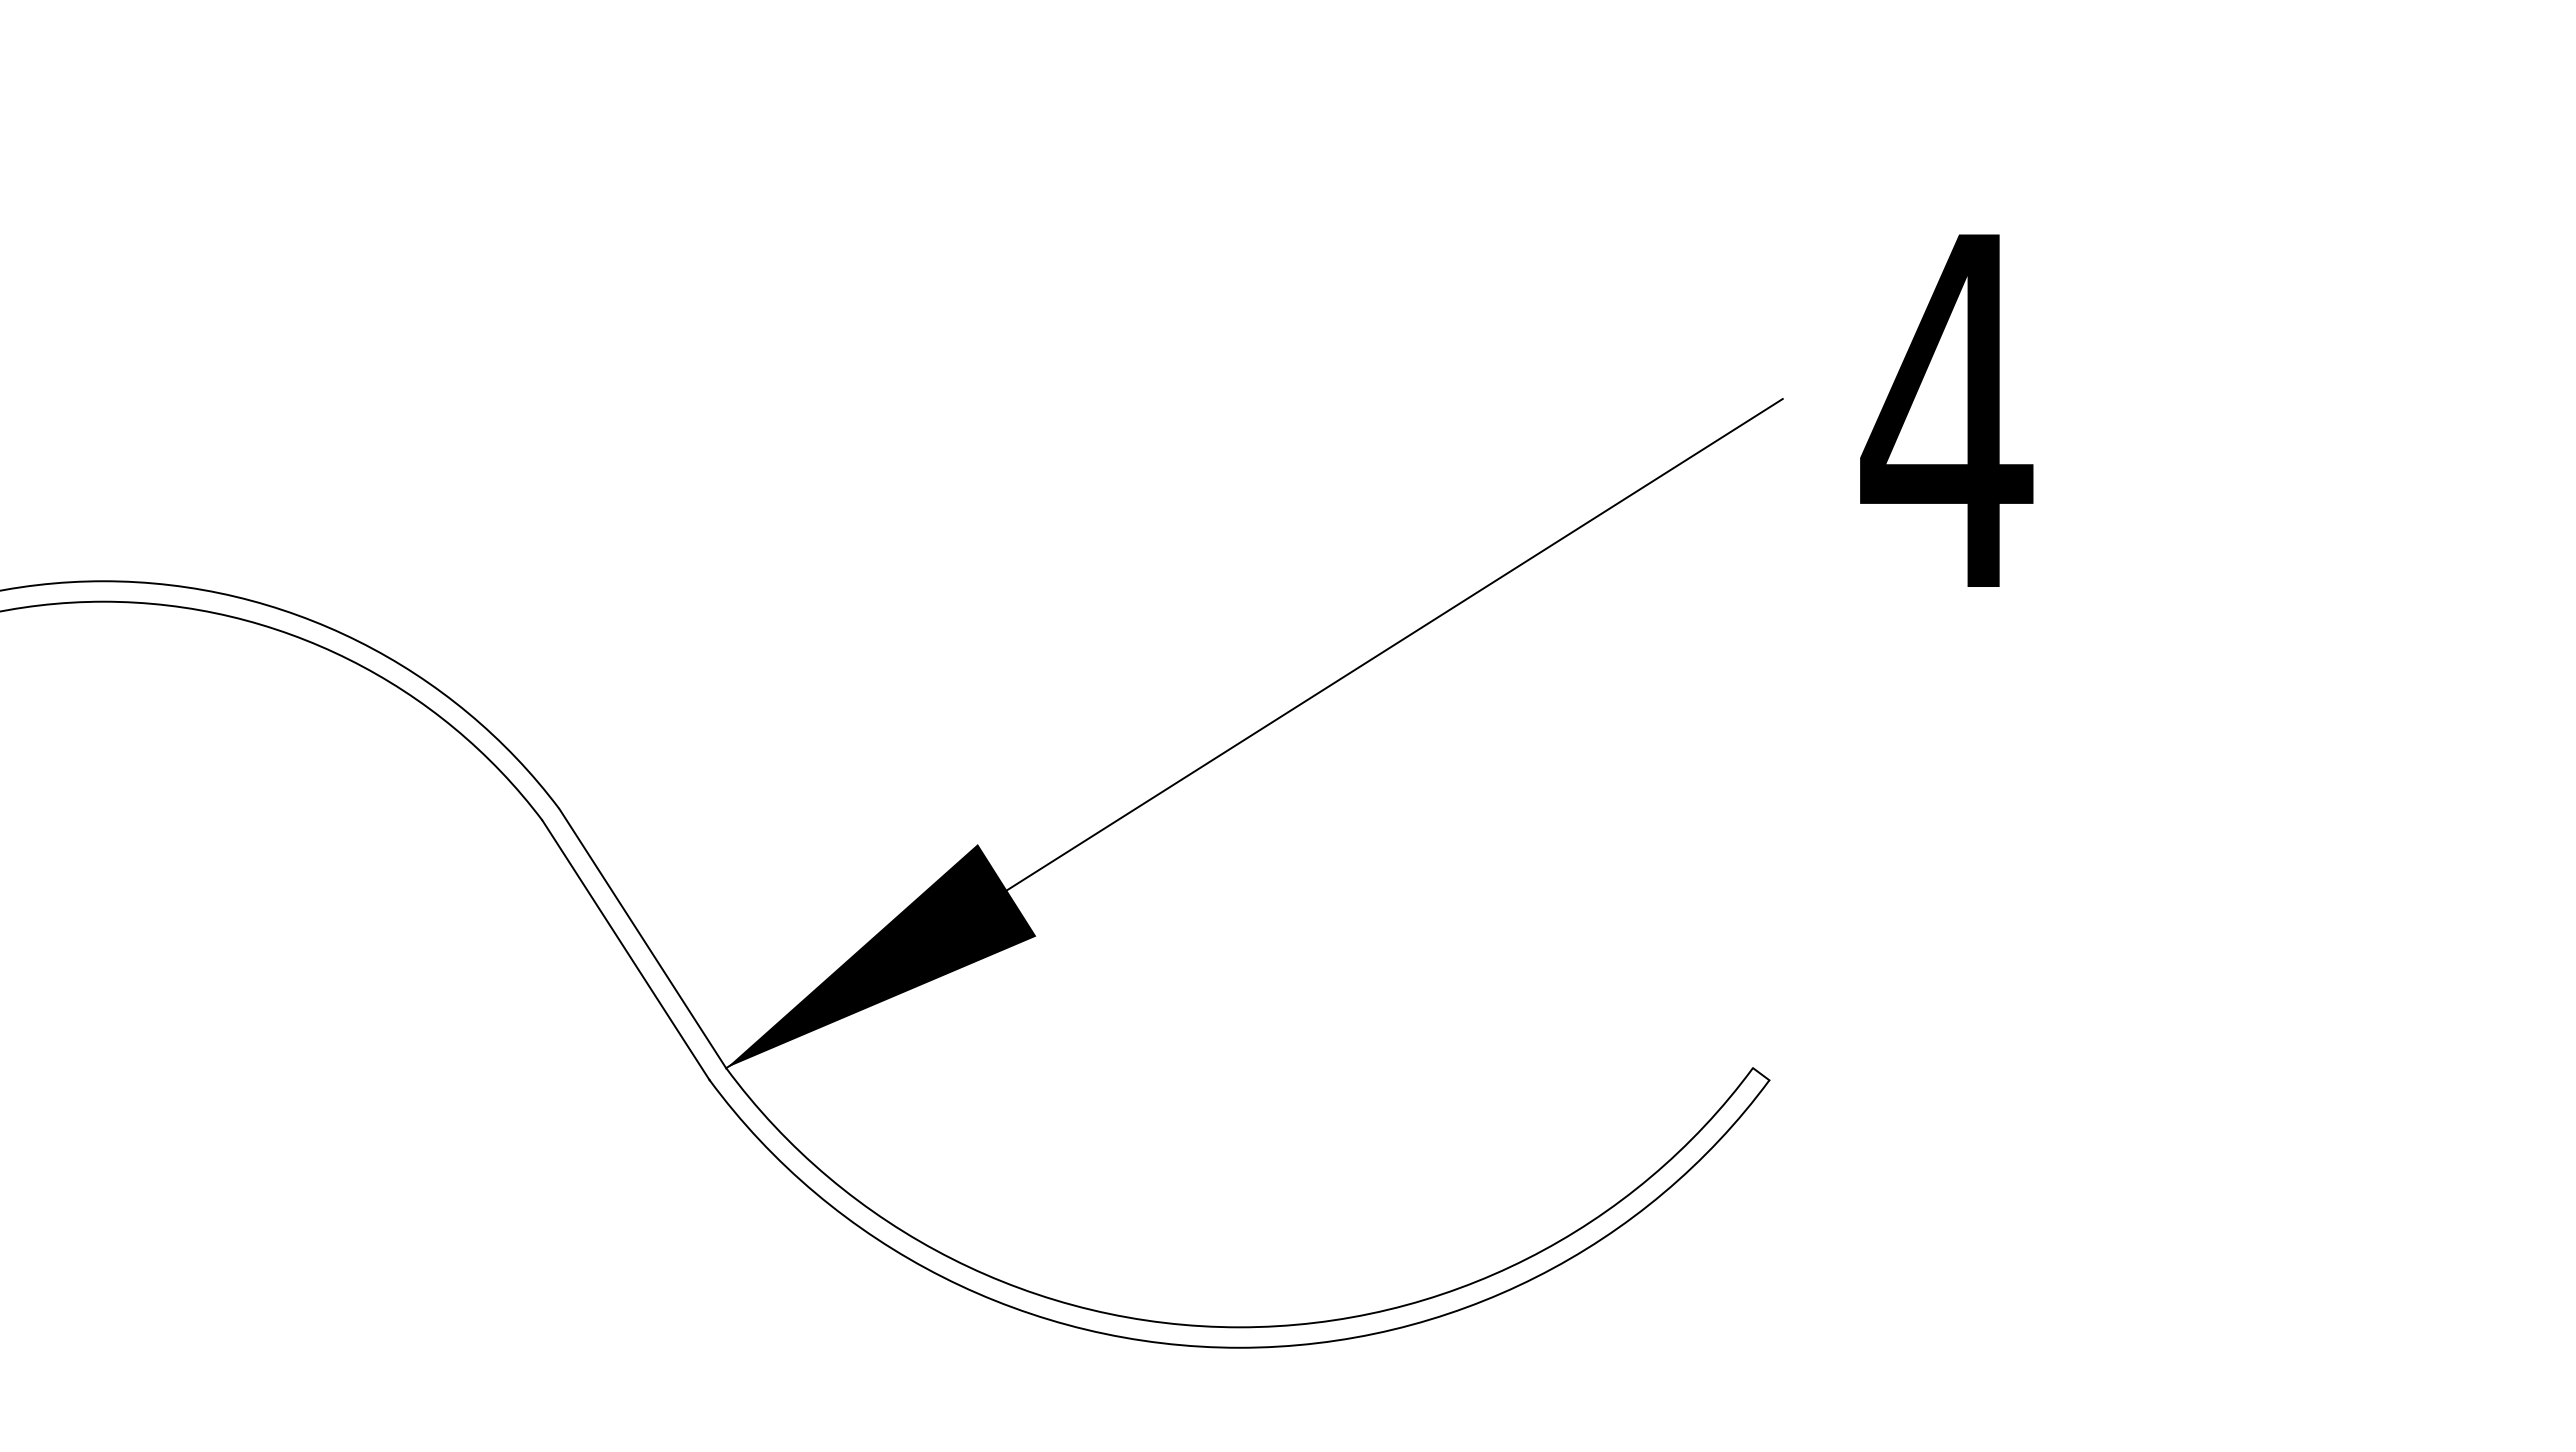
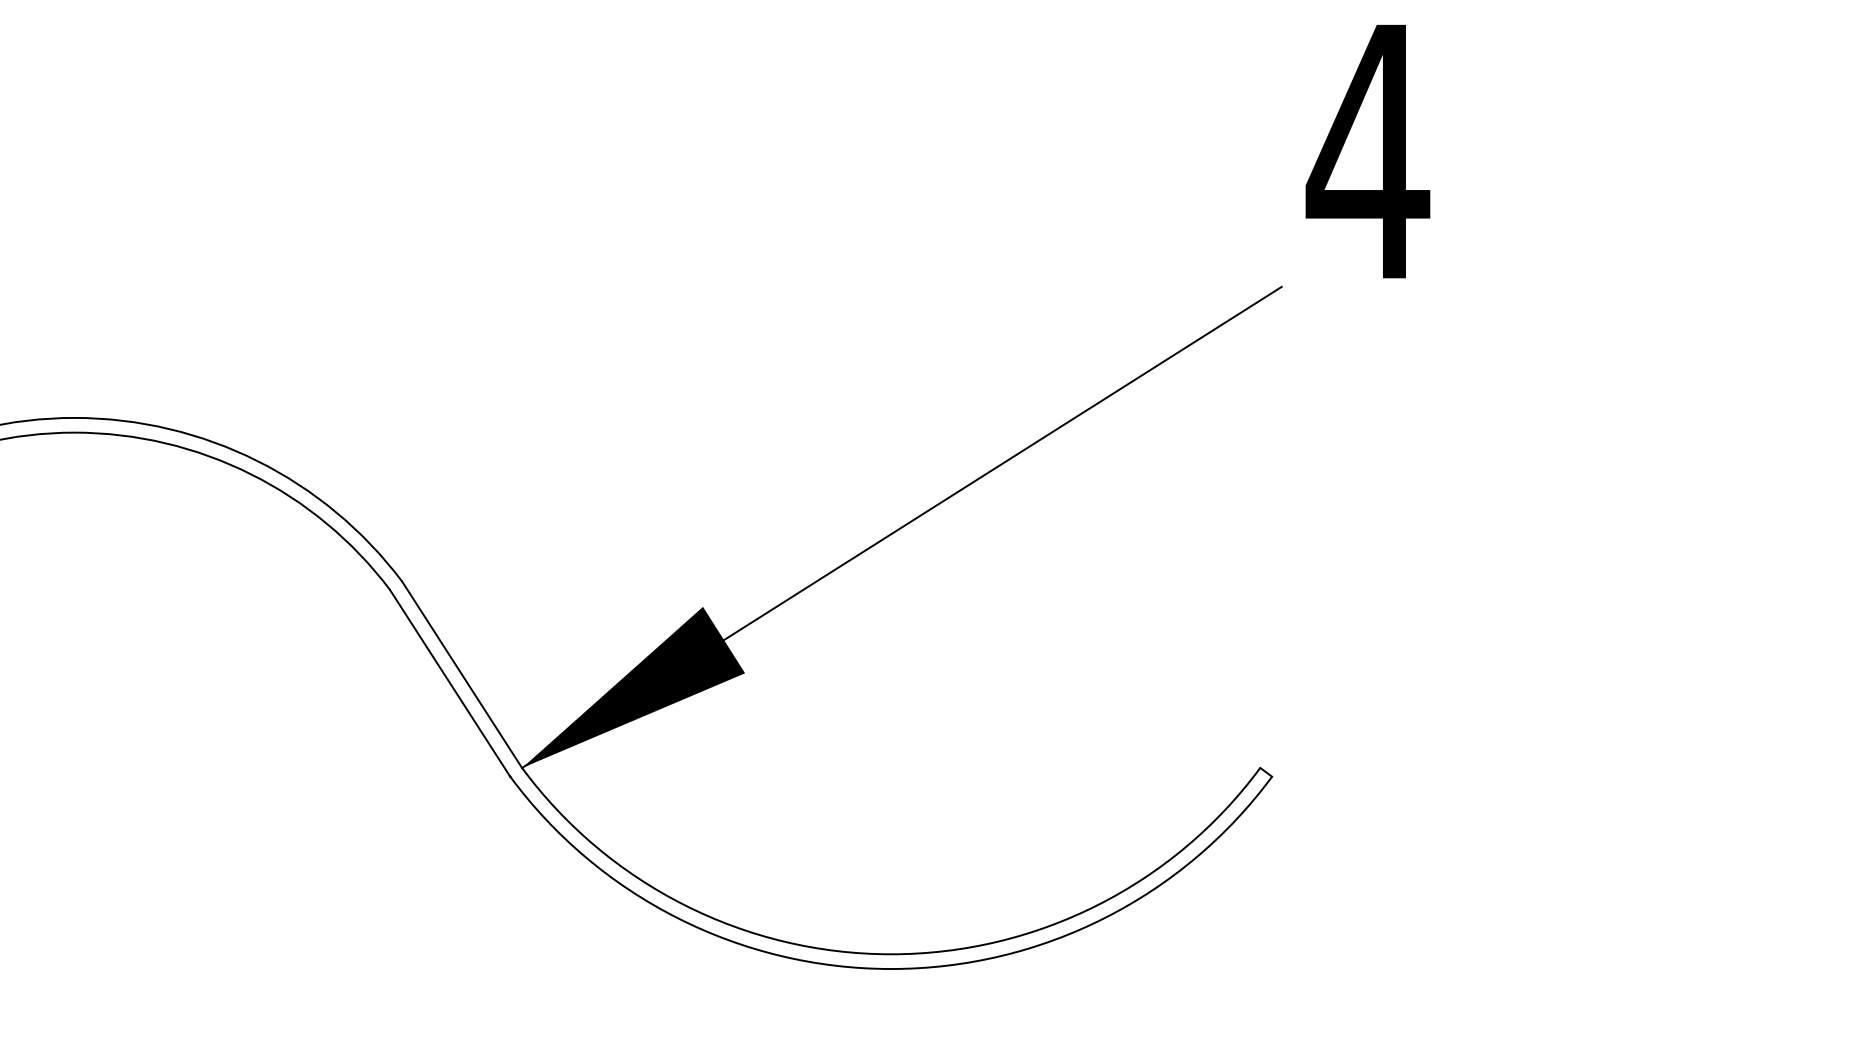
text: (1946, 410) -> (1367, 151), moved

